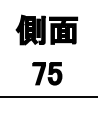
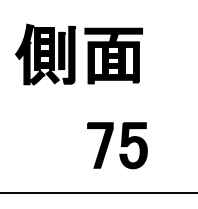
part: (47, 73) -> (117, 145), moved

